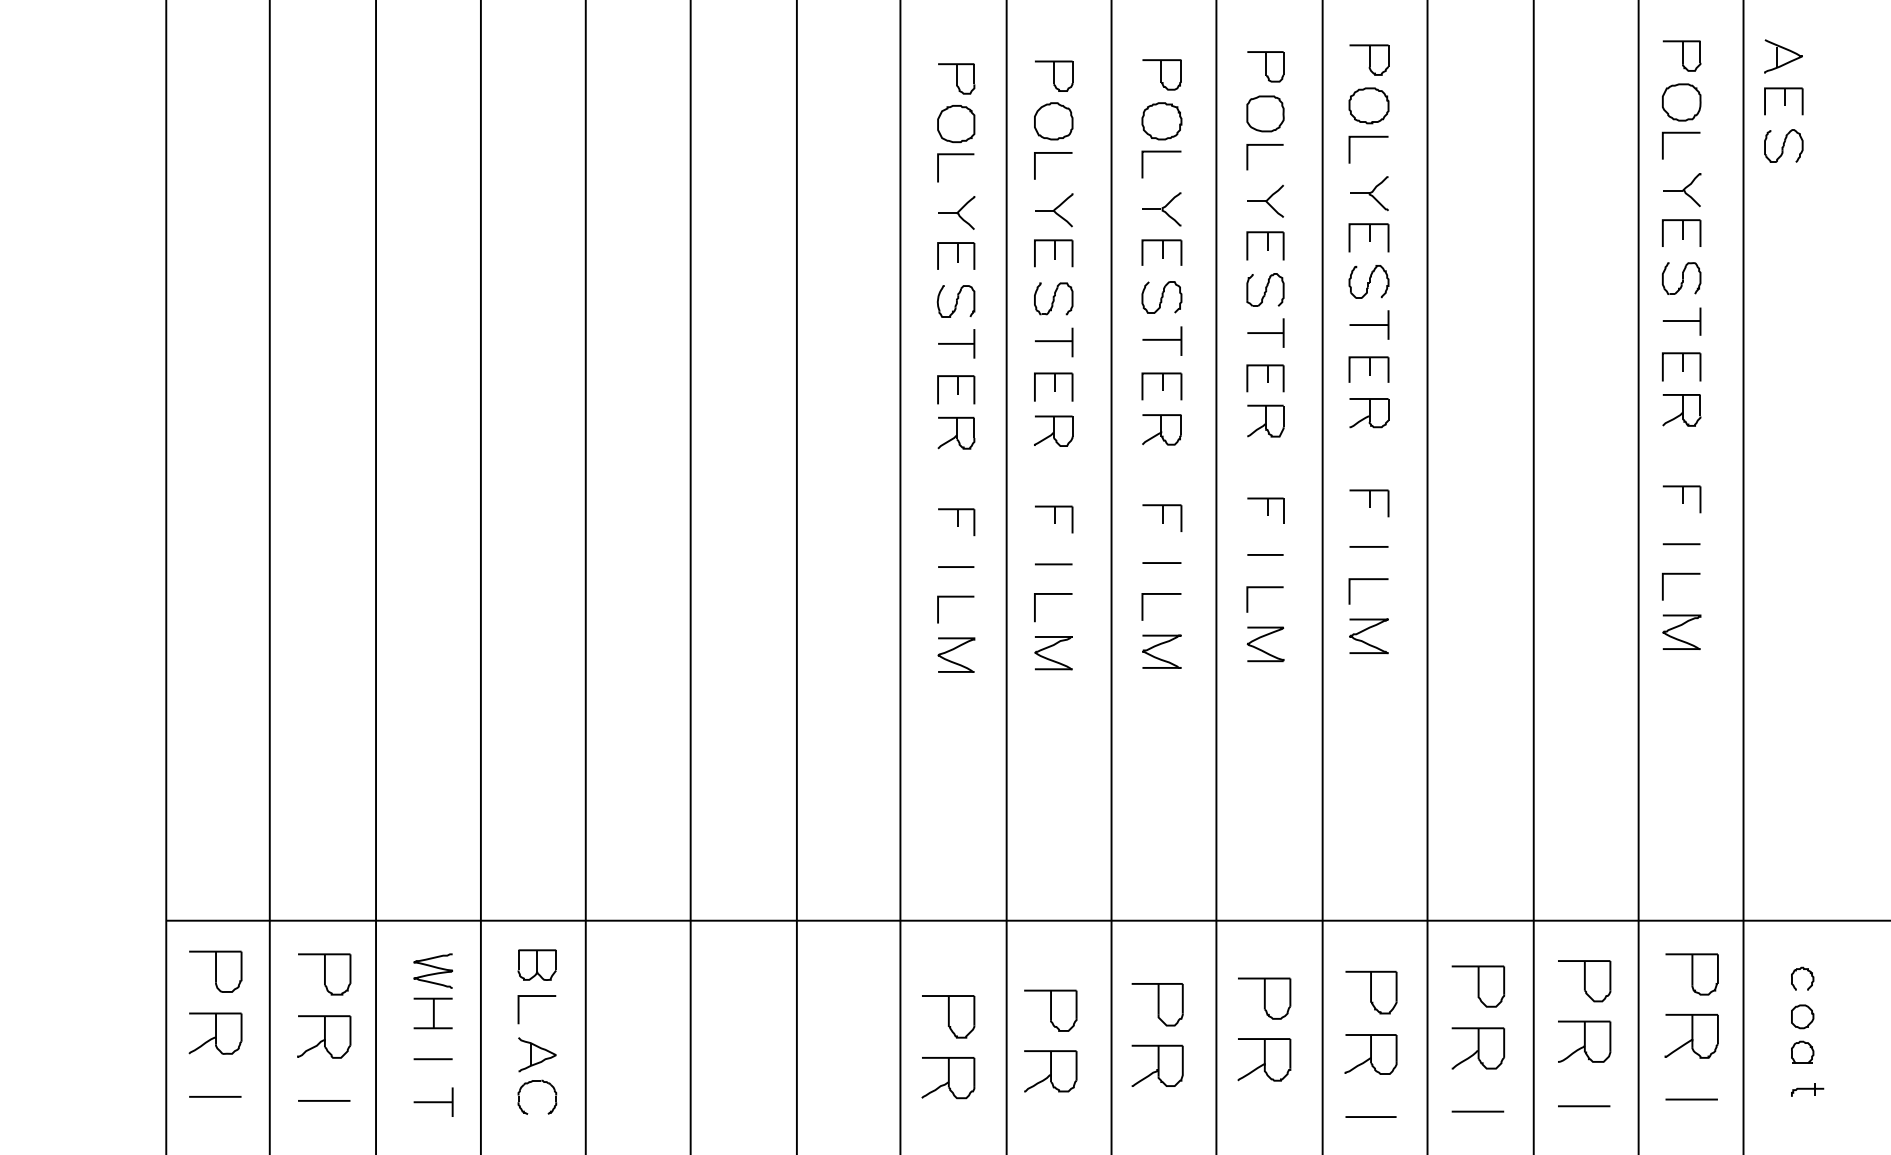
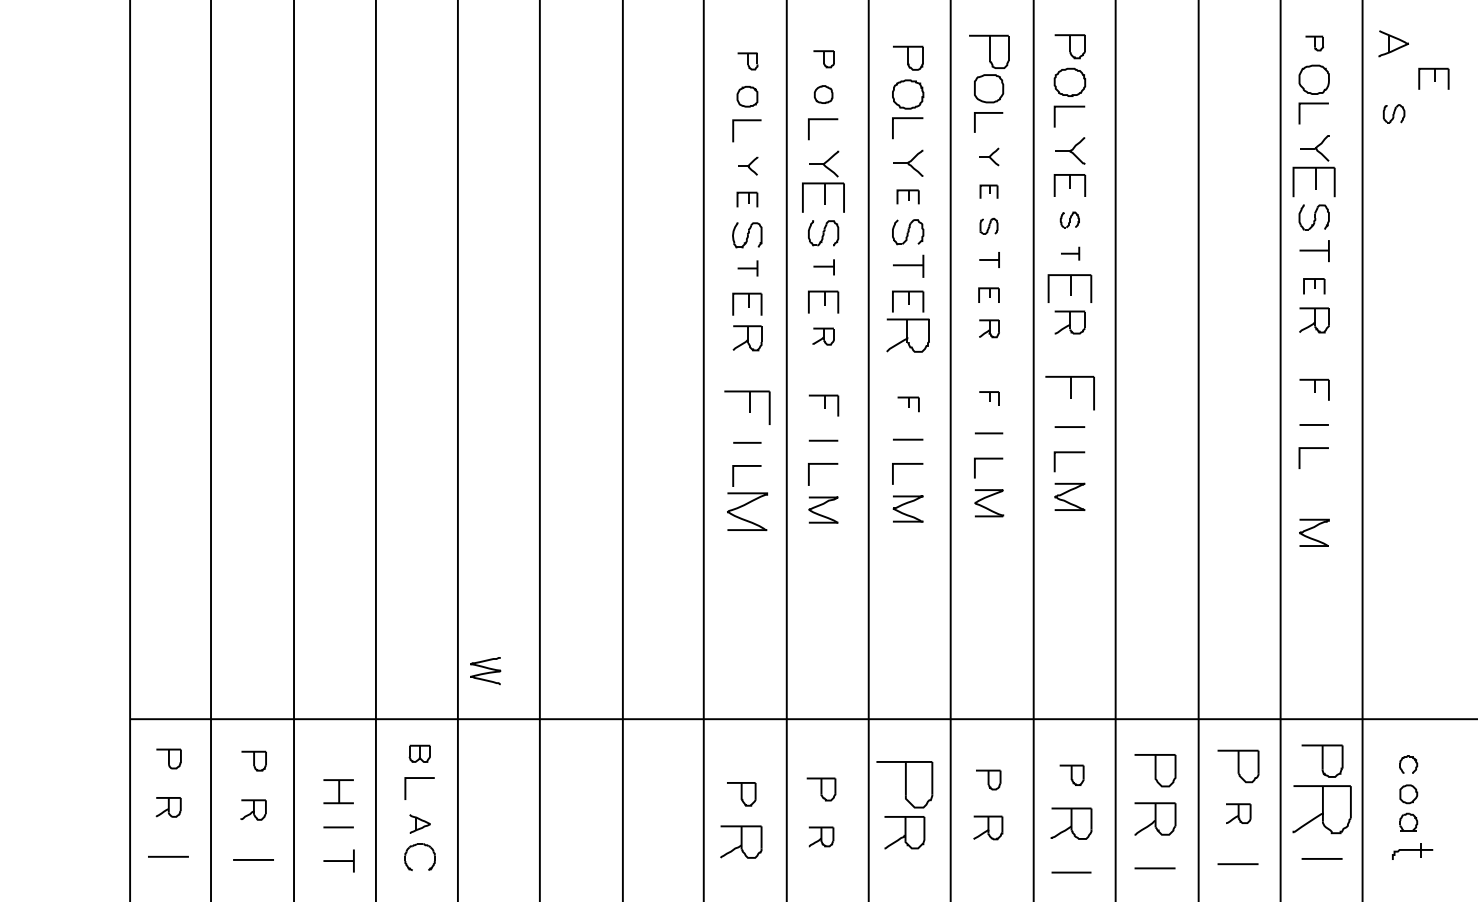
part: (1681, 55) -> (1314, 43), size x0.6
part: (1265, 66) -> (989, 51), size x1.4
part: (1054, 75) -> (824, 58), size x0.7
part: (956, 78) -> (747, 61), size x0.7
part: (1783, 101) -> (1433, 79), moved
part: (1053, 121) -> (823, 94), size x0.6
part: (956, 124) -> (747, 97), size x0.7
part: (1783, 145) -> (1393, 113), size x0.7
part: (1265, 200) -> (989, 156), size x0.7
part: (956, 212) -> (747, 165), size x0.7
part: (1681, 232) -> (1314, 181), size x1.4
part: (1265, 245) -> (989, 191), size x0.6
part: (1161, 252) -> (907, 197), size x0.7
part: (1053, 253) -> (823, 197), size x1.4
part: (956, 255) -> (747, 199), size x0.7
part: (1368, 281) -> (1069, 219), size x0.6
part: (1265, 289) -> (989, 225), size x0.6
part: (1369, 324) -> (1070, 253), size x0.6
part: (1265, 332) -> (989, 259), size x0.7
part: (1054, 342) -> (824, 267), size x0.7
part: (956, 343) -> (747, 268), size x0.7
part: (1681, 366) -> (1314, 286), size x0.7
part: (1368, 369) -> (1069, 288), size x1.4
part: (1265, 378) -> (989, 295), size x0.7
part: (1265, 420) -> (989, 328), size x0.7
part: (1161, 429) -> (907, 335), size x1.4
part: (1053, 430) -> (823, 336), size x0.7
part: (1369, 503) -> (1070, 393), size x1.6
part: (1265, 510) -> (989, 398), size x0.7
part: (1162, 517) -> (908, 404), size x0.7
part: (956, 522) -> (747, 408), size x1.6
part: (1681, 631) -> (1314, 532), moved
part: (956, 654) -> (747, 511), size x1.4
part: (536, 964) -> (419, 753), size x0.7
curve: (432, 967) -> (485, 668), moved
part: (215, 971) -> (168, 758), size x0.6
part: (324, 974) -> (253, 761), size x0.6
part: (1371, 992) -> (1071, 775), size x0.6
part: (1264, 998) -> (988, 779), size x0.6
part: (1157, 1004) -> (904, 784), size x1.4
part: (1050, 1010) -> (821, 789), size x0.7
part: (948, 1016) -> (741, 794), size x0.7
part: (215, 1033) -> (168, 807), size x0.6
part: (1691, 1035) -> (1321, 808), size x1.4
part: (324, 1036) -> (253, 809), size x0.6
part: (1584, 1041) -> (1238, 813), size x0.6
part: (537, 1054) -> (420, 823), size x0.7
part: (1264, 1059) -> (988, 827), size x0.7
part: (1050, 1071) -> (821, 837), size x0.6
part: (1807, 1089) -> (1412, 851), size x1.6

